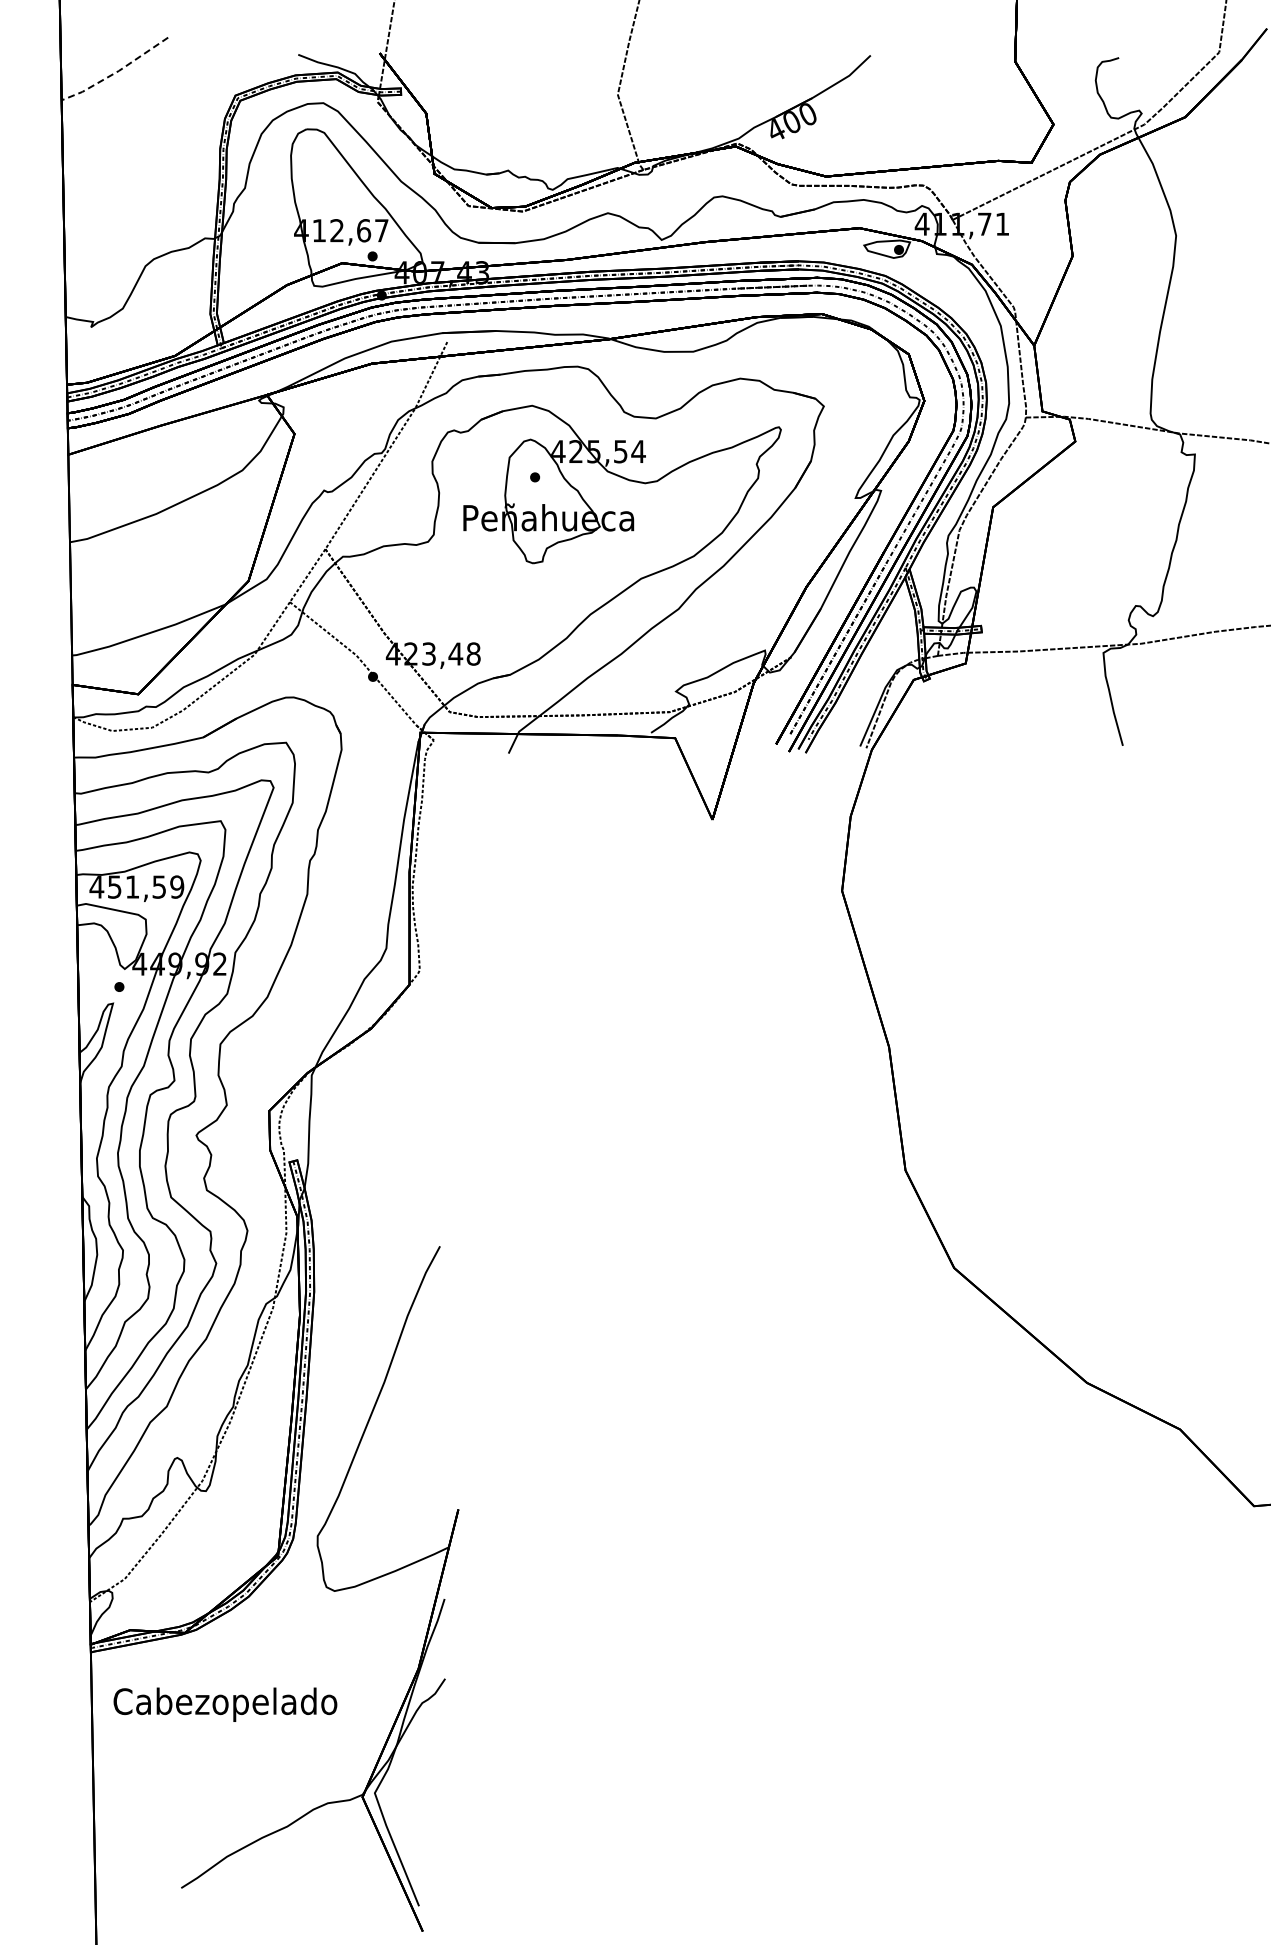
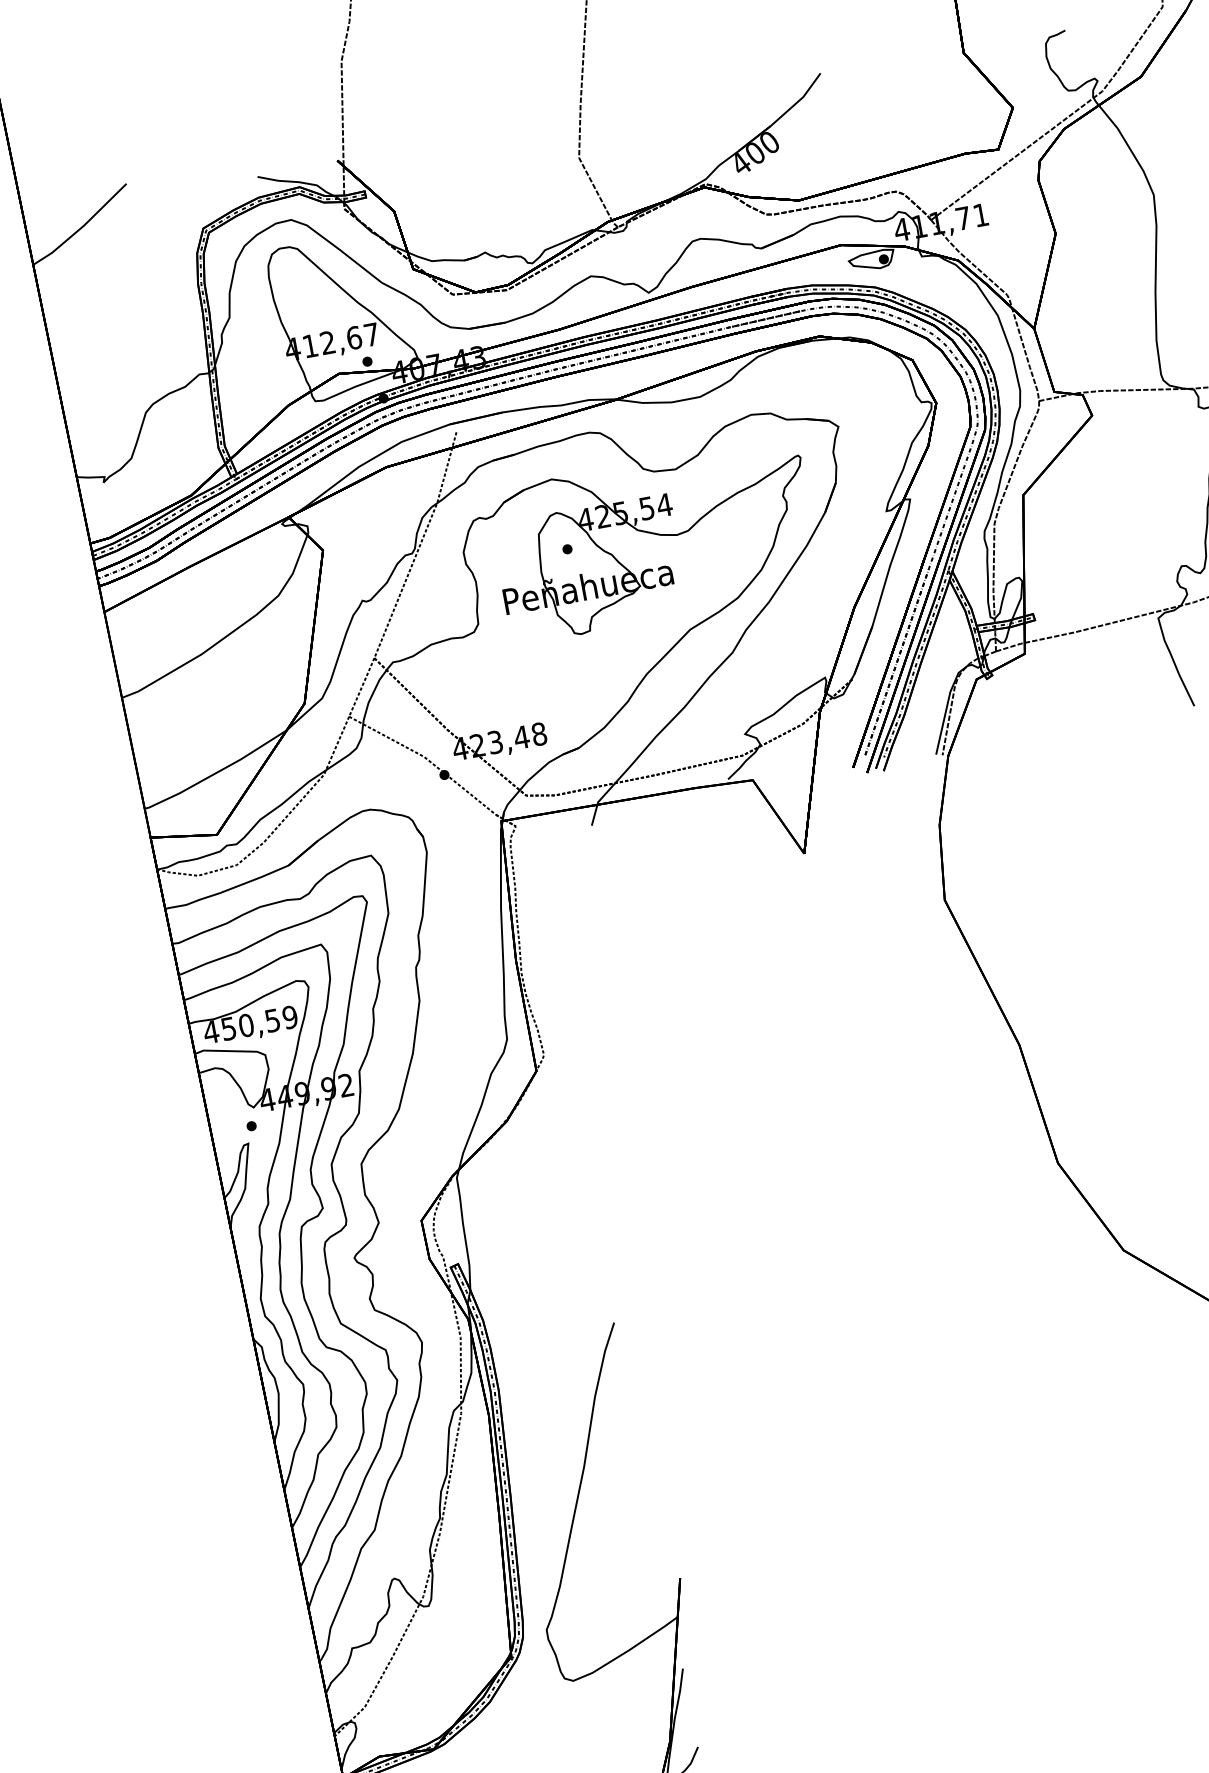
line: (116, 72) -> (82, 227), dashed -> solid
text: (132, 886) -> (246, 1024), 451,59 -> 450,59

